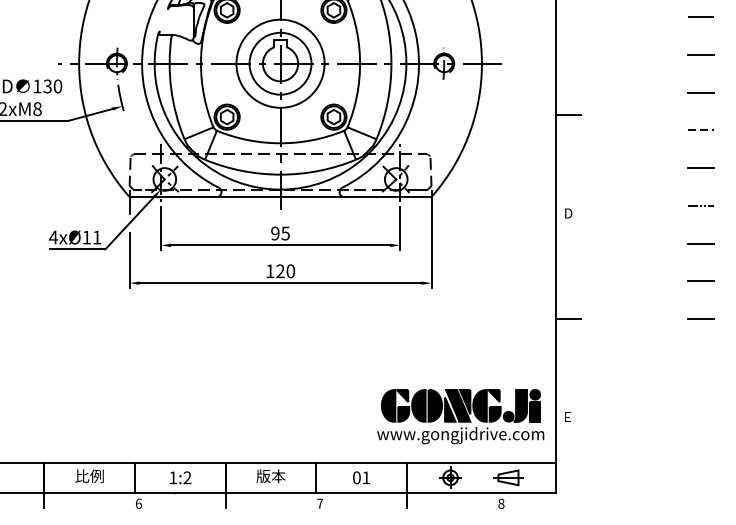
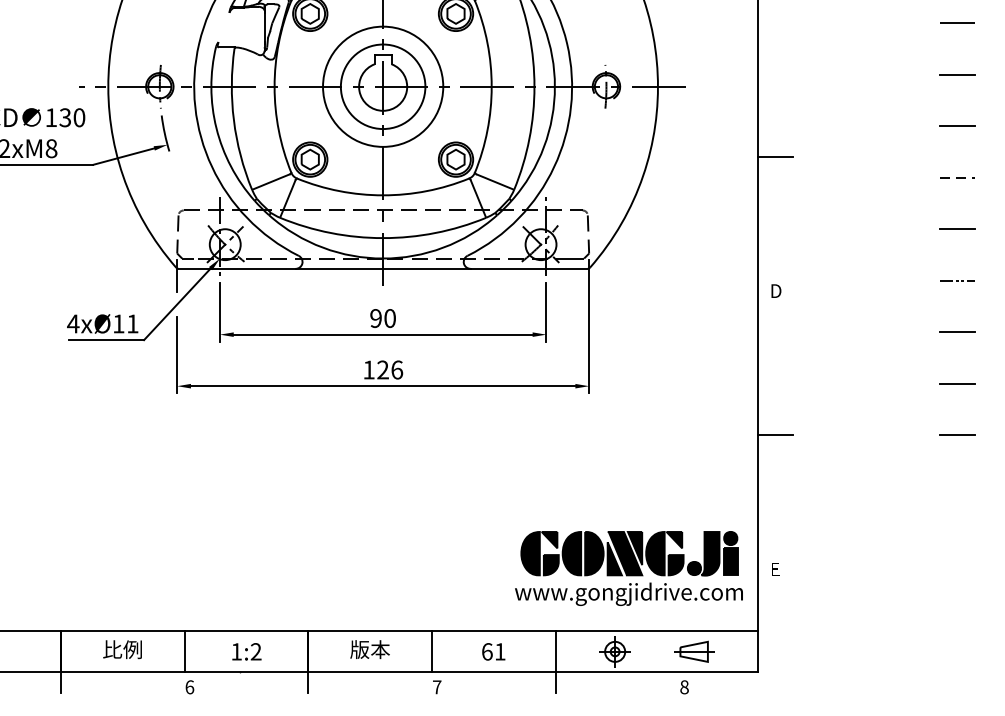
text: (285, 233) -> (389, 318), 95 -> 90
text: (291, 270) -> (397, 369), 120 -> 126
text: (357, 477) -> (487, 651), 01 -> 61

